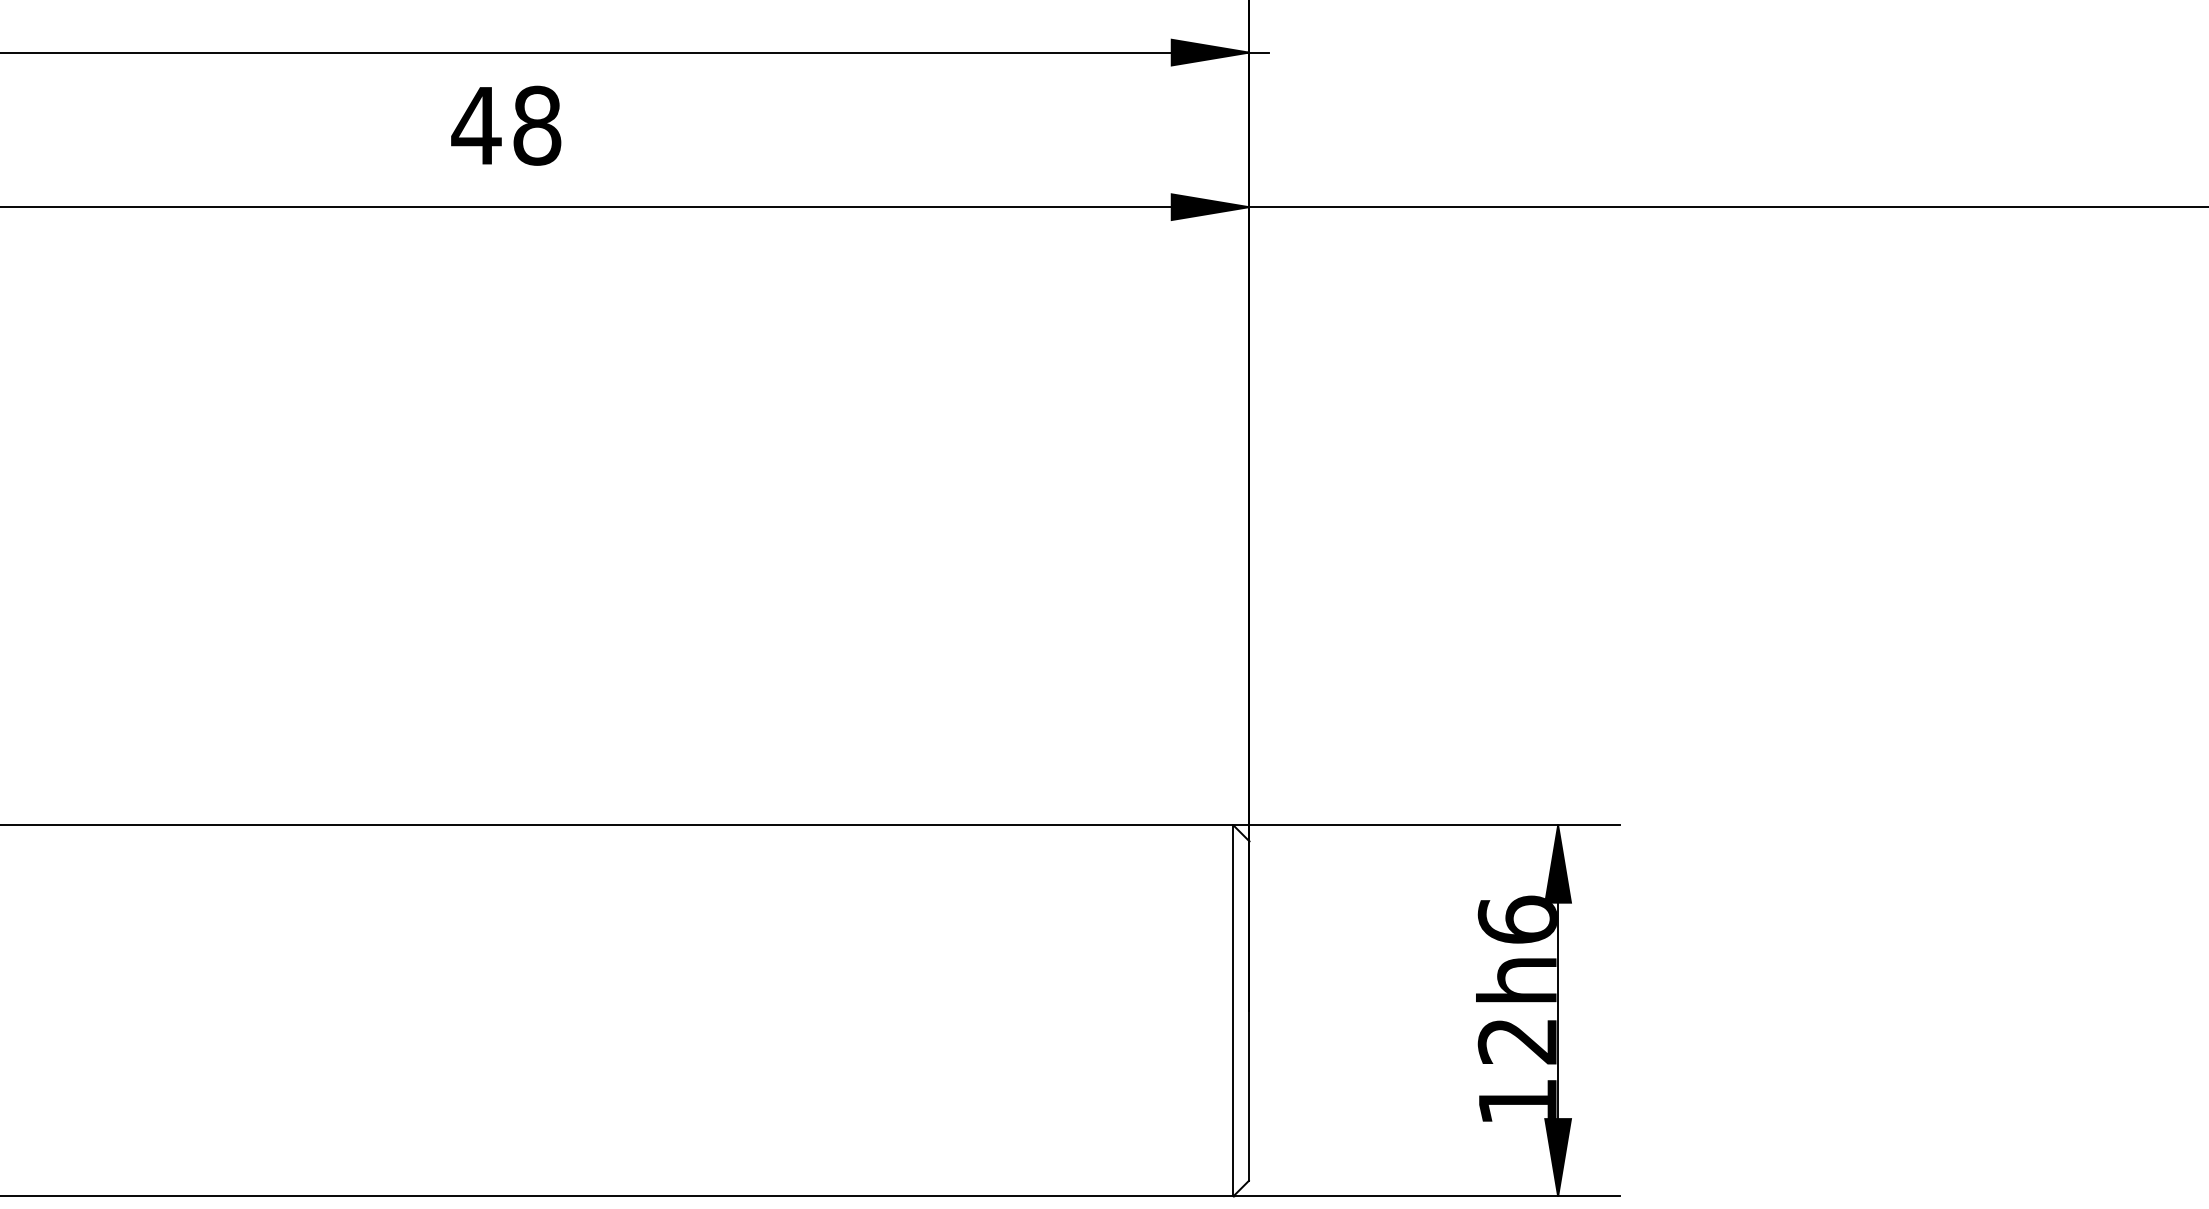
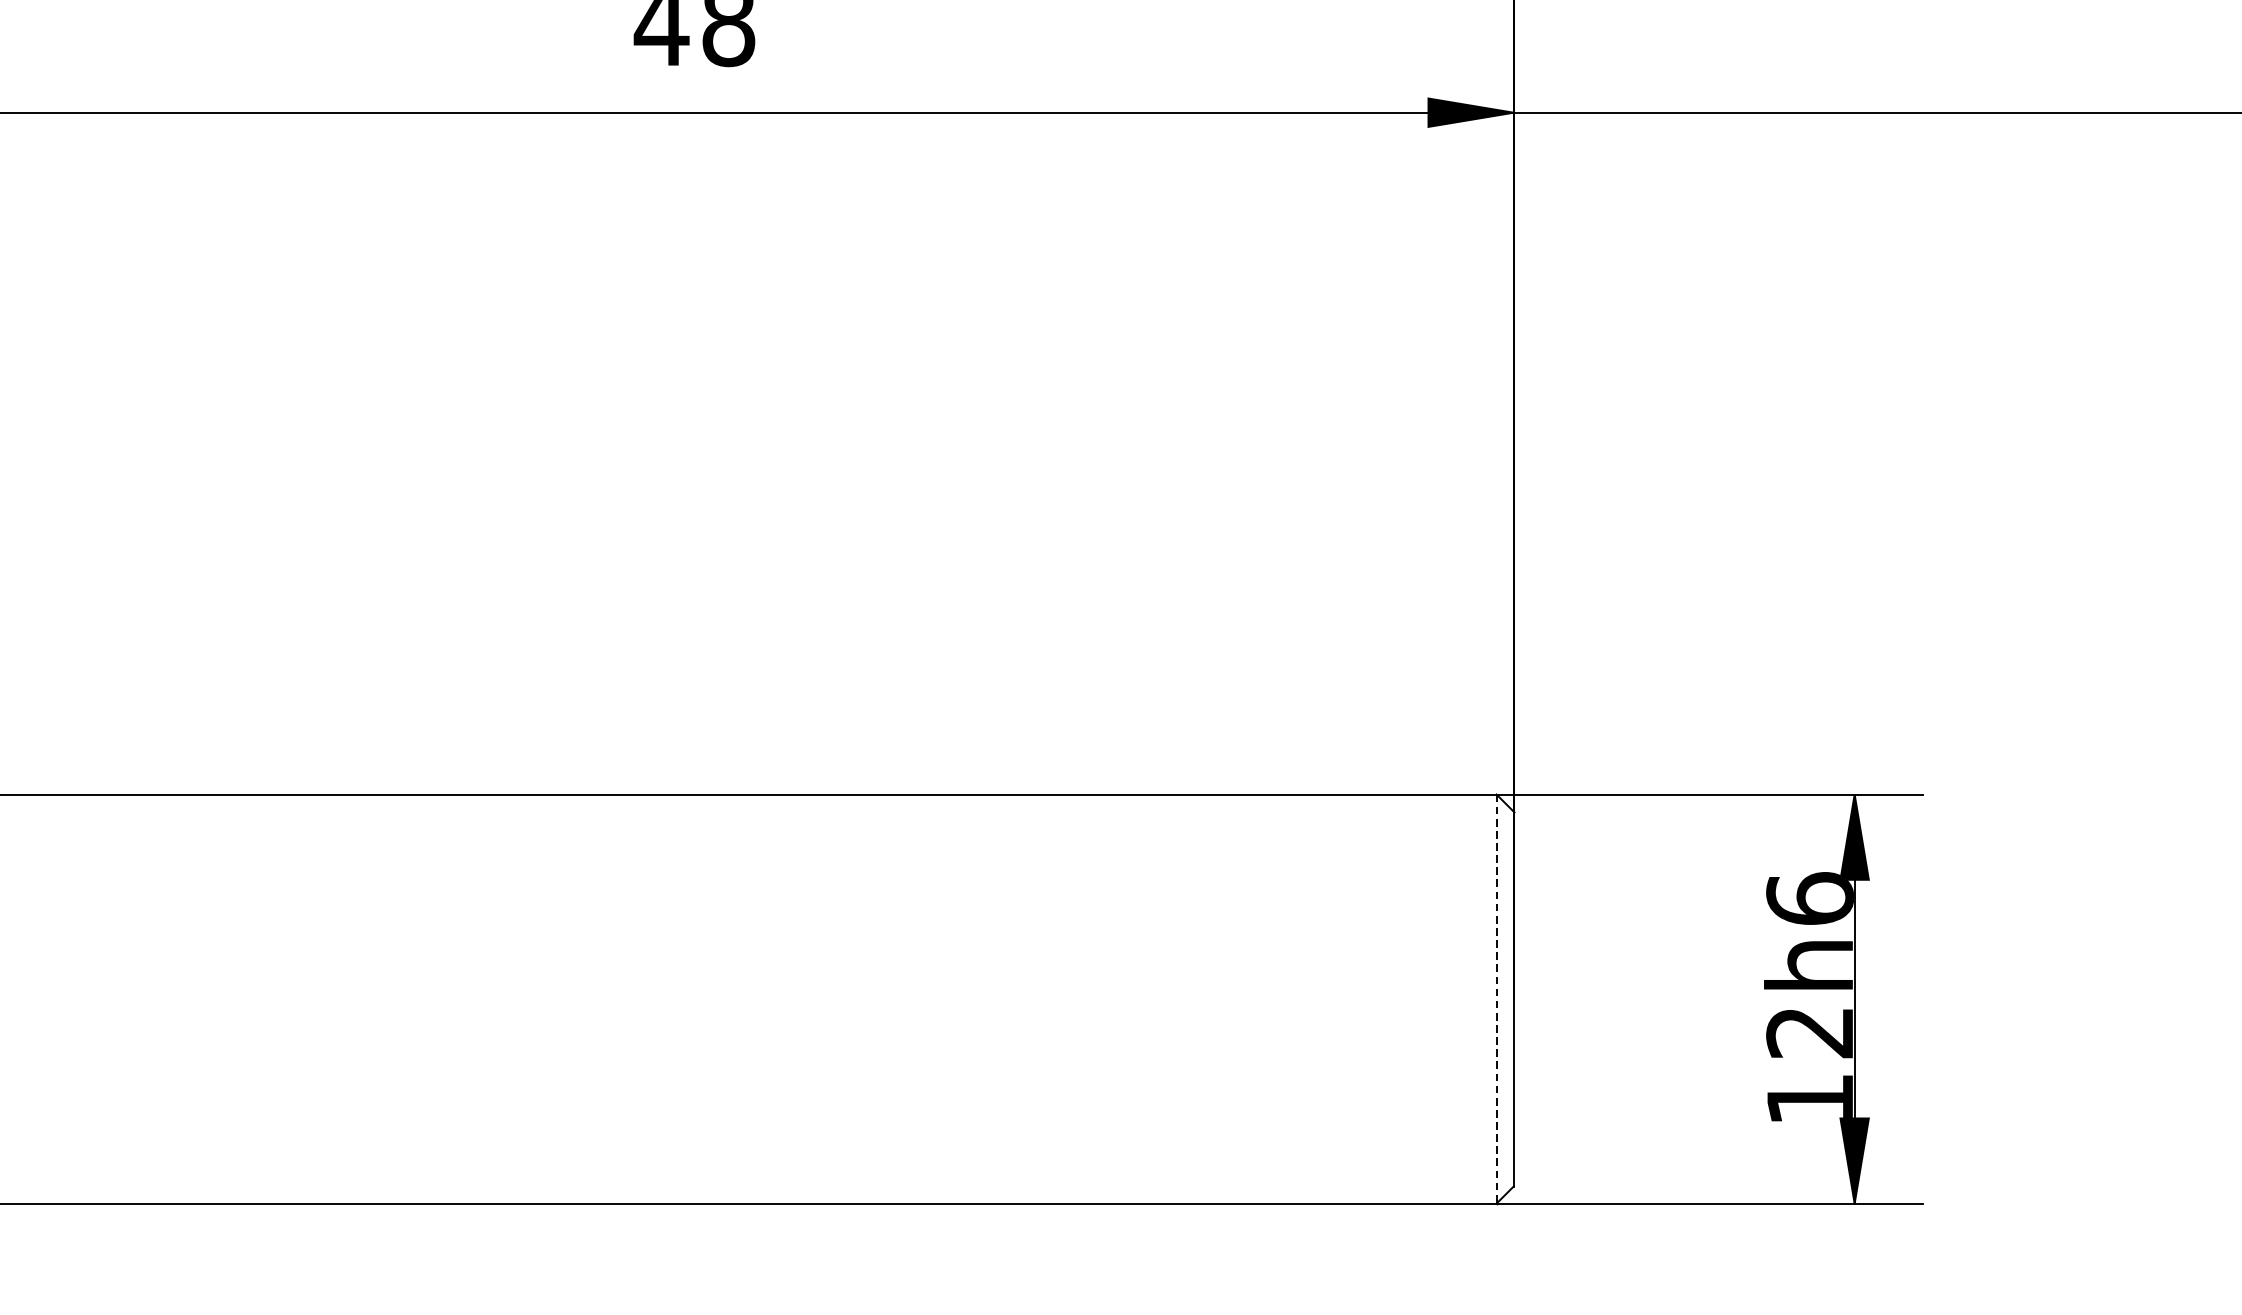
line: (1233, 1011) -> (1496, 999), solid -> dashed

